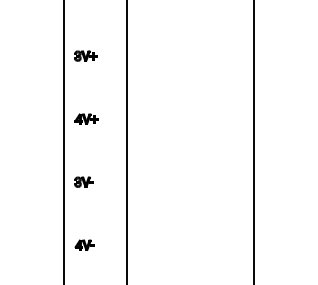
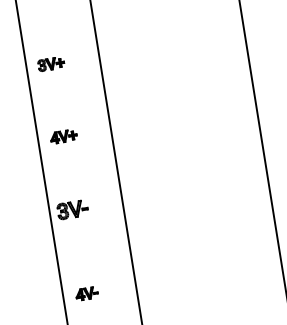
part: (83, 181) -> (71, 209), size x1.4
part: (84, 244) -> (86, 292), moved

